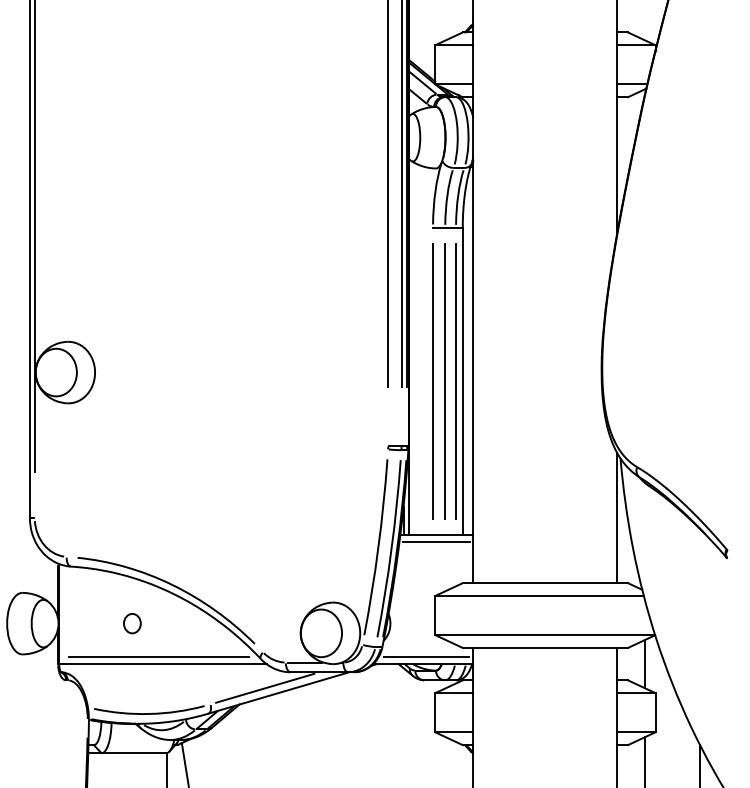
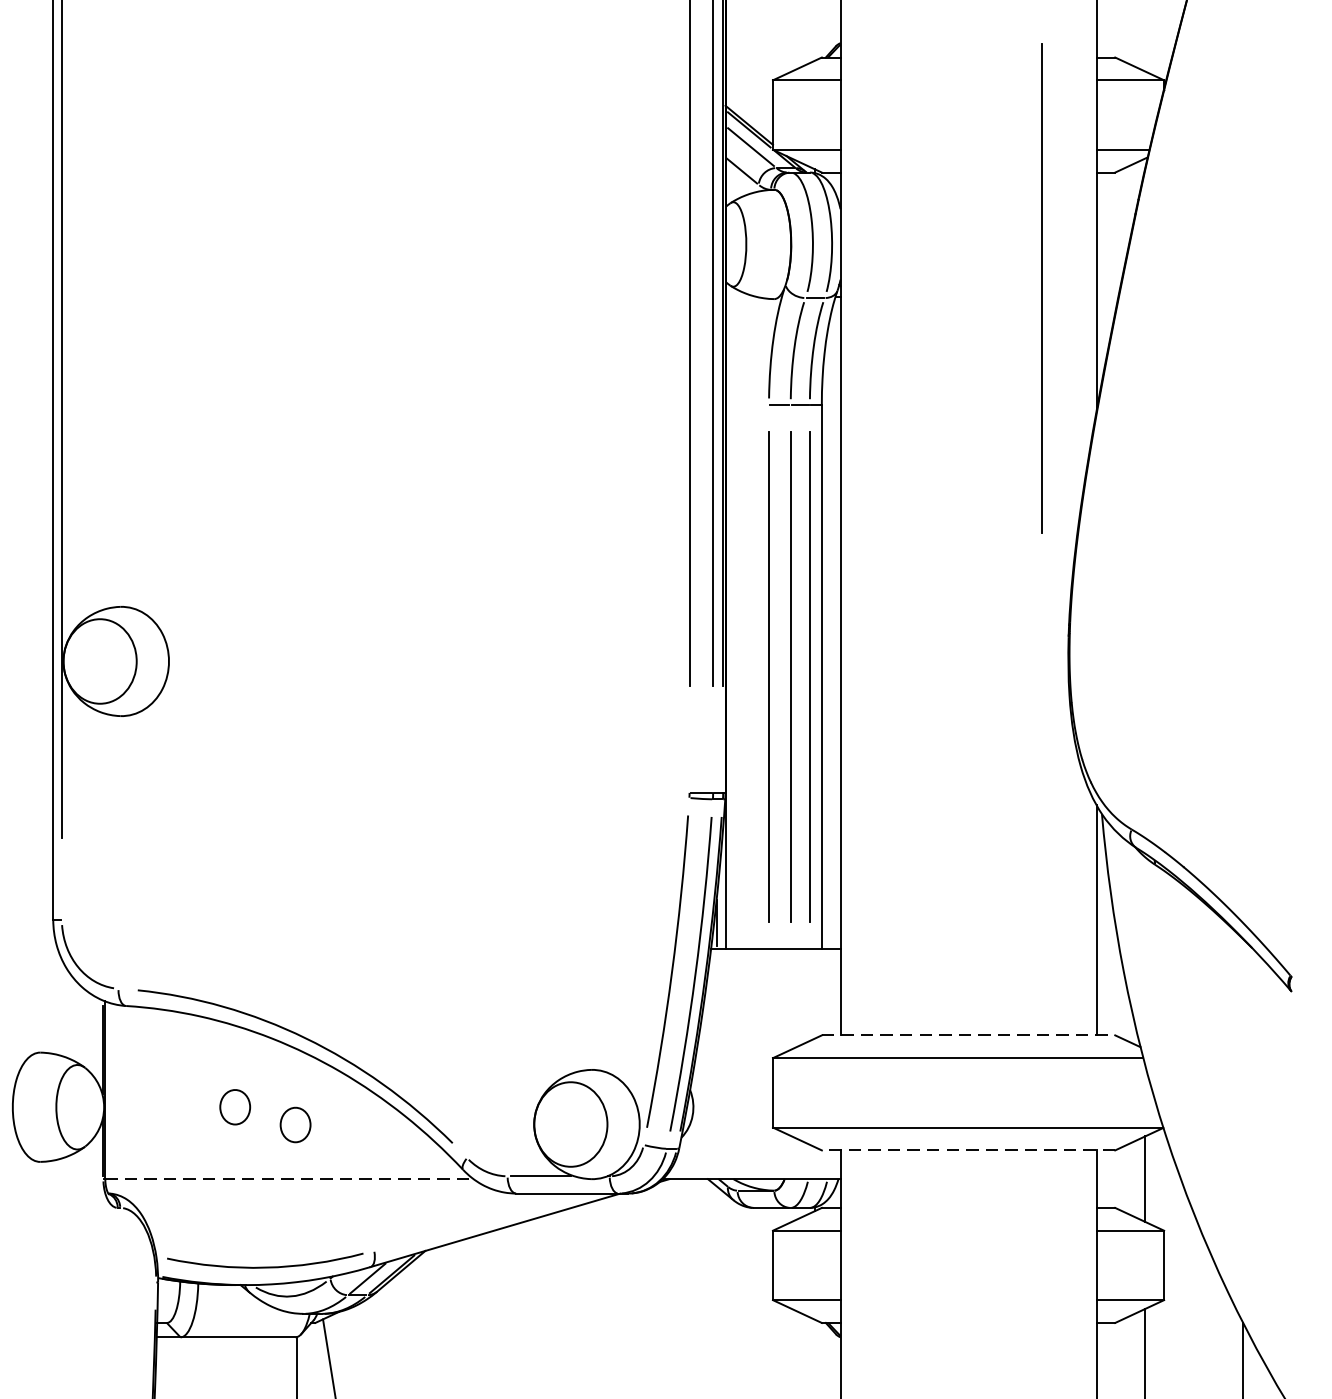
line: (586, 162) -> (1041, 288), added
line: (436, 542) -> (775, 963), removed
line: (545, 583) -> (968, 1035), solid -> dashed
part: (166, 633) -> (295, 1124), added
line: (545, 647) -> (968, 1149), solid -> dashed
line: (158, 656) -> (281, 1165), removed
line: (425, 656) -> (755, 1165), removed
line: (162, 664) -> (288, 1179), solid -> dashed
line: (265, 687) -> (471, 1220), removed

